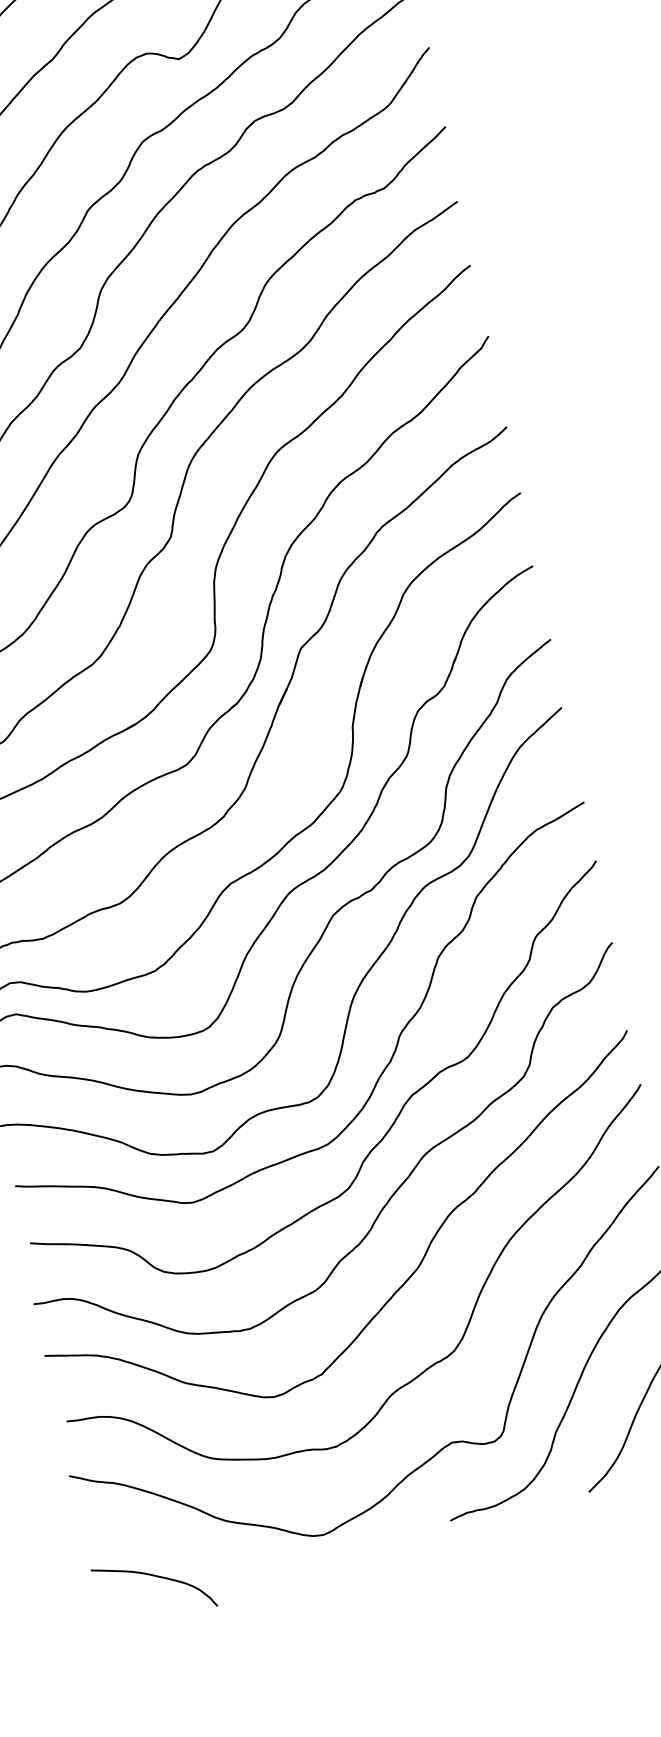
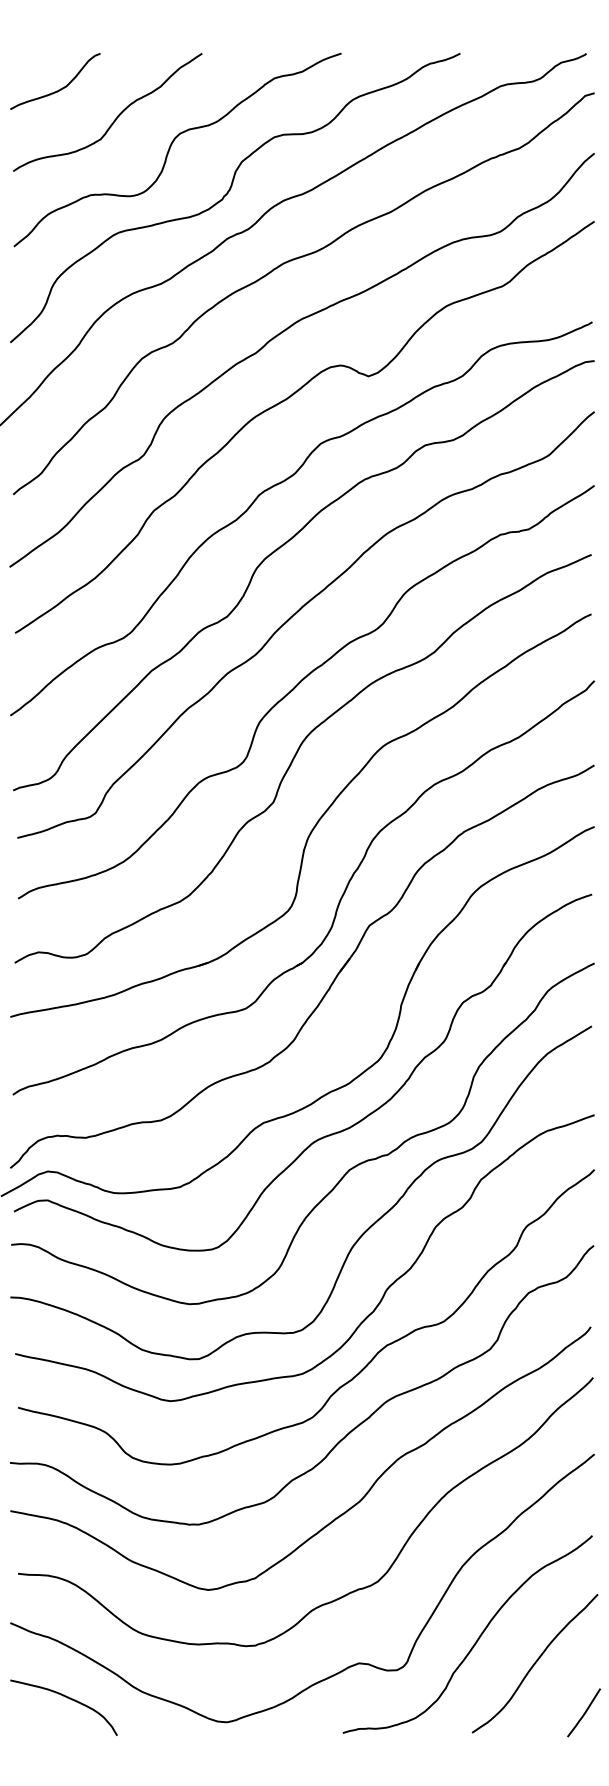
curve: (156, 1577) -> (67, 1698), moved

